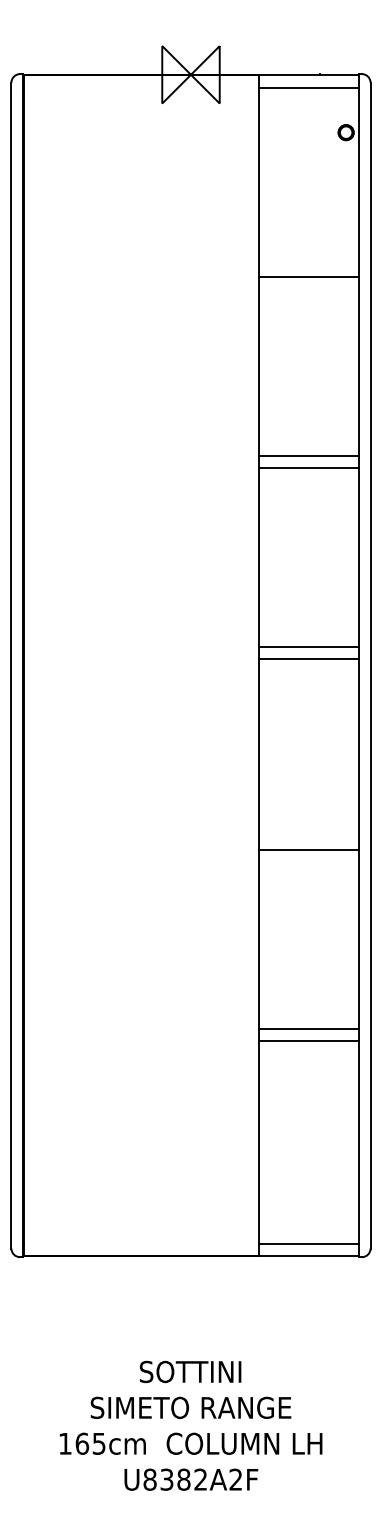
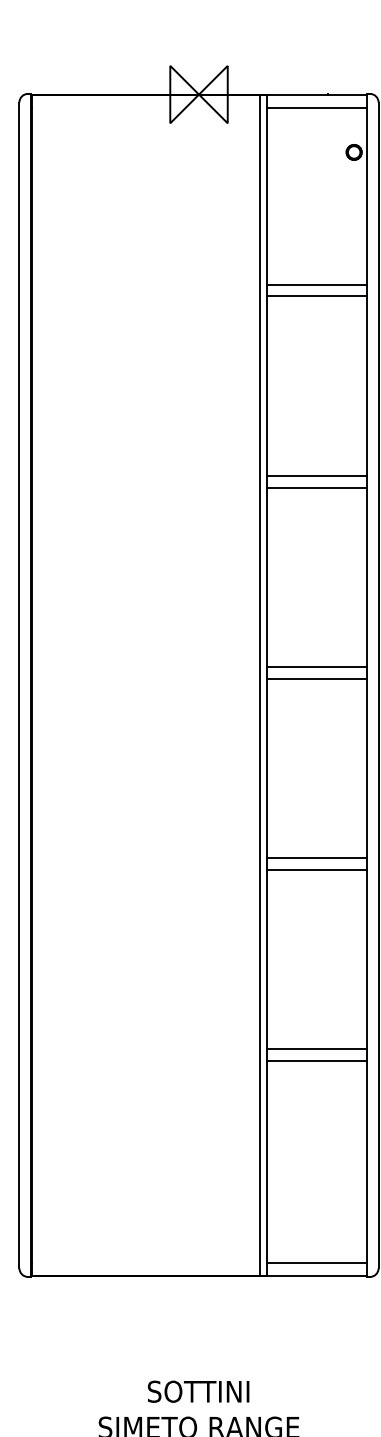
line: (308, 265) -> (316, 285), added
line: (252, 665) -> (260, 685), added
line: (308, 838) -> (316, 858), added

